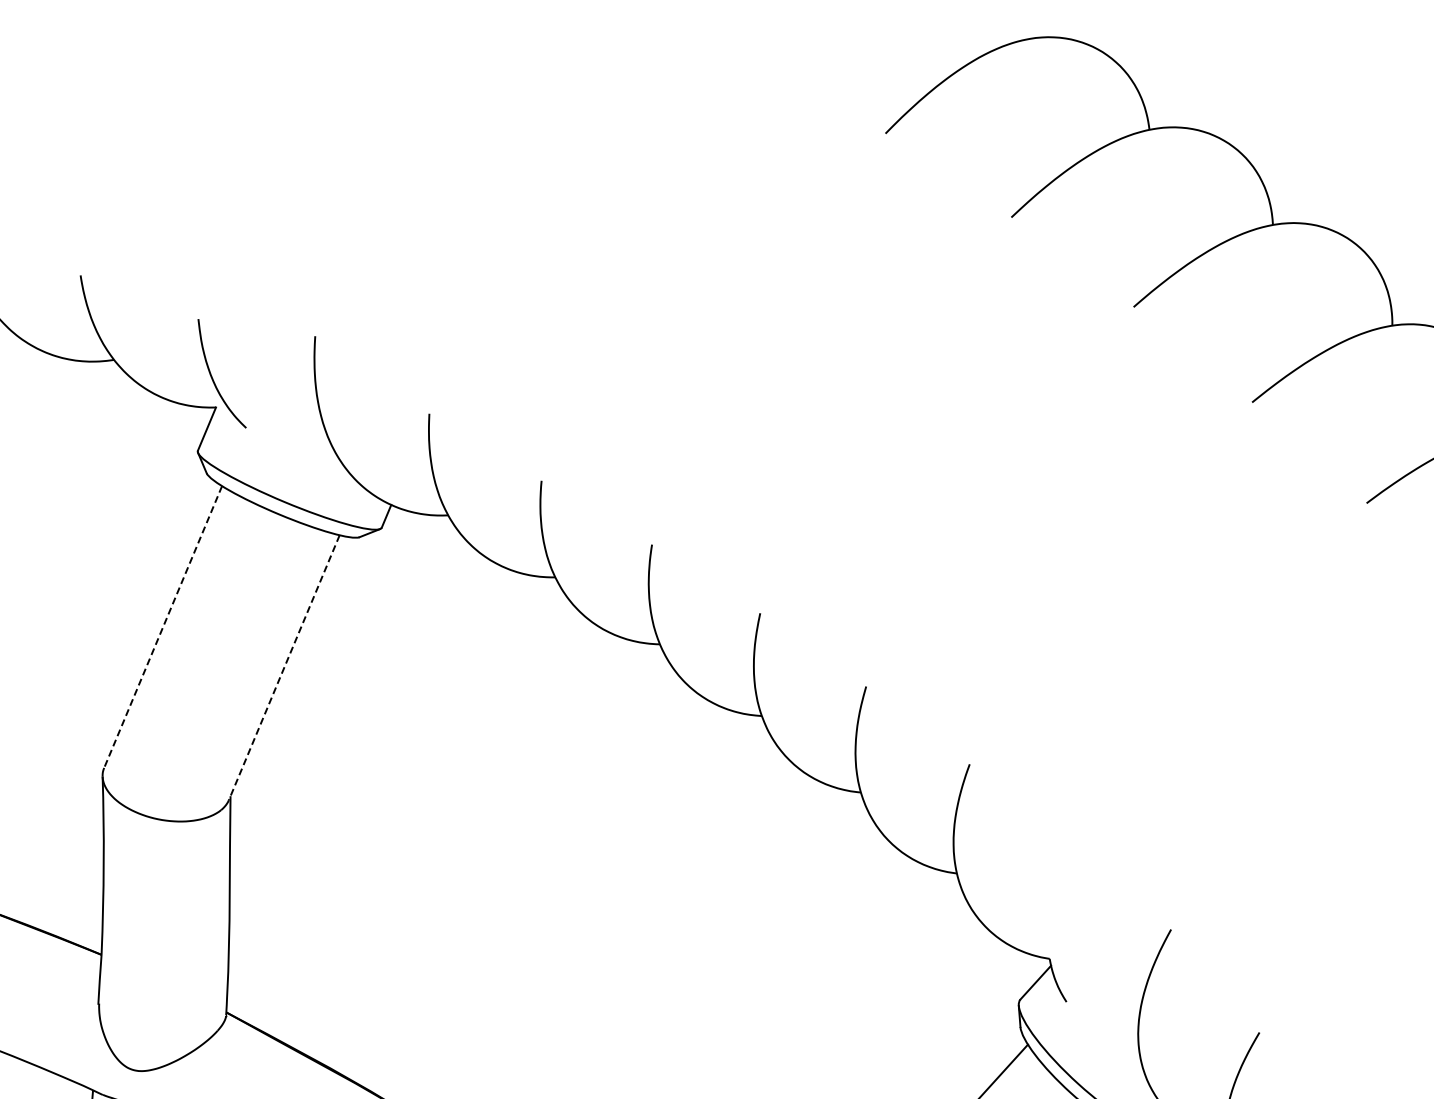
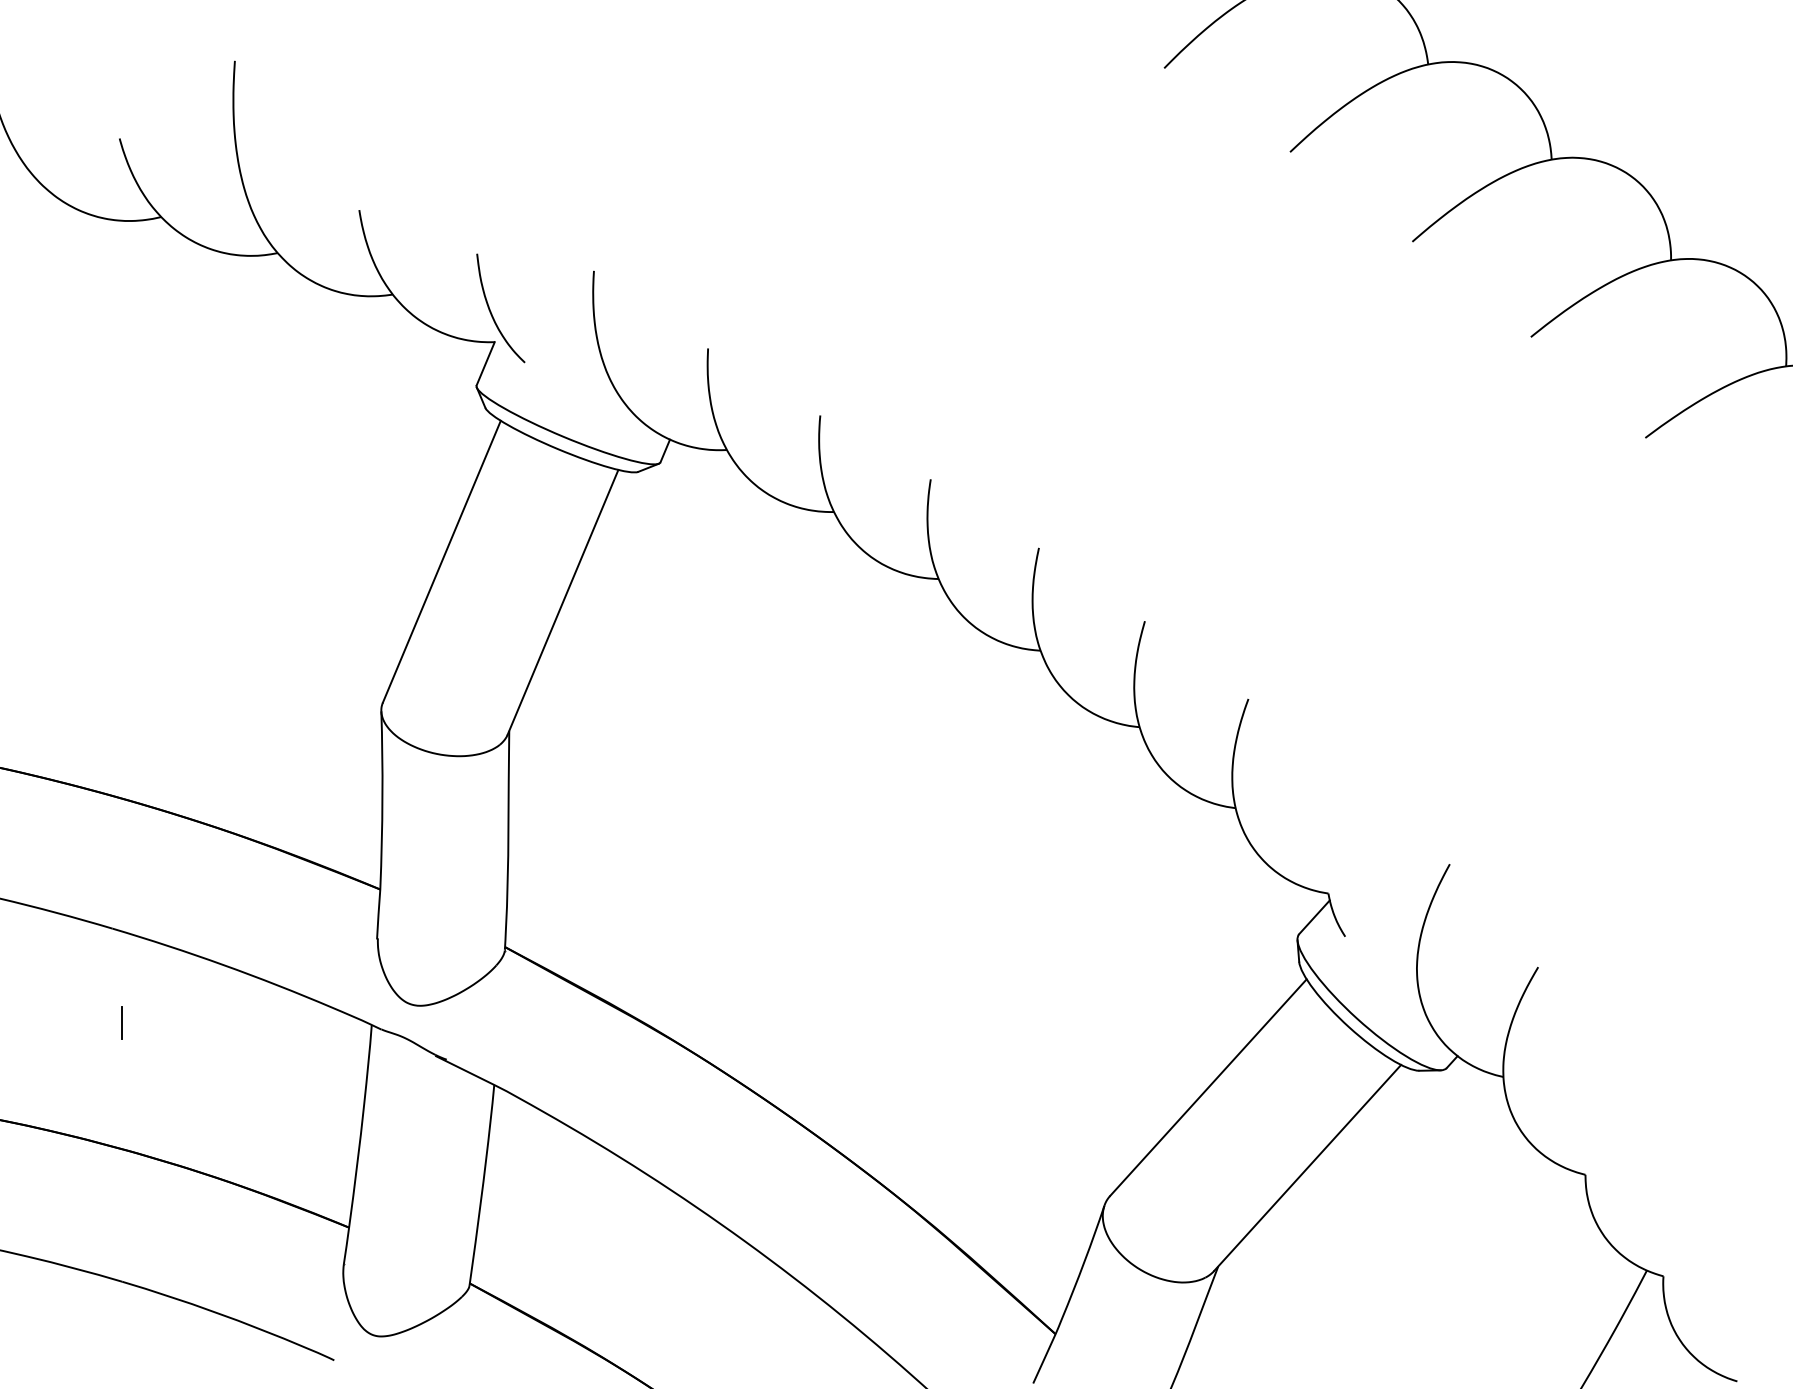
line: (162, 626) -> (441, 561), dashed -> solid
line: (283, 667) -> (562, 602), dashed -> solid

